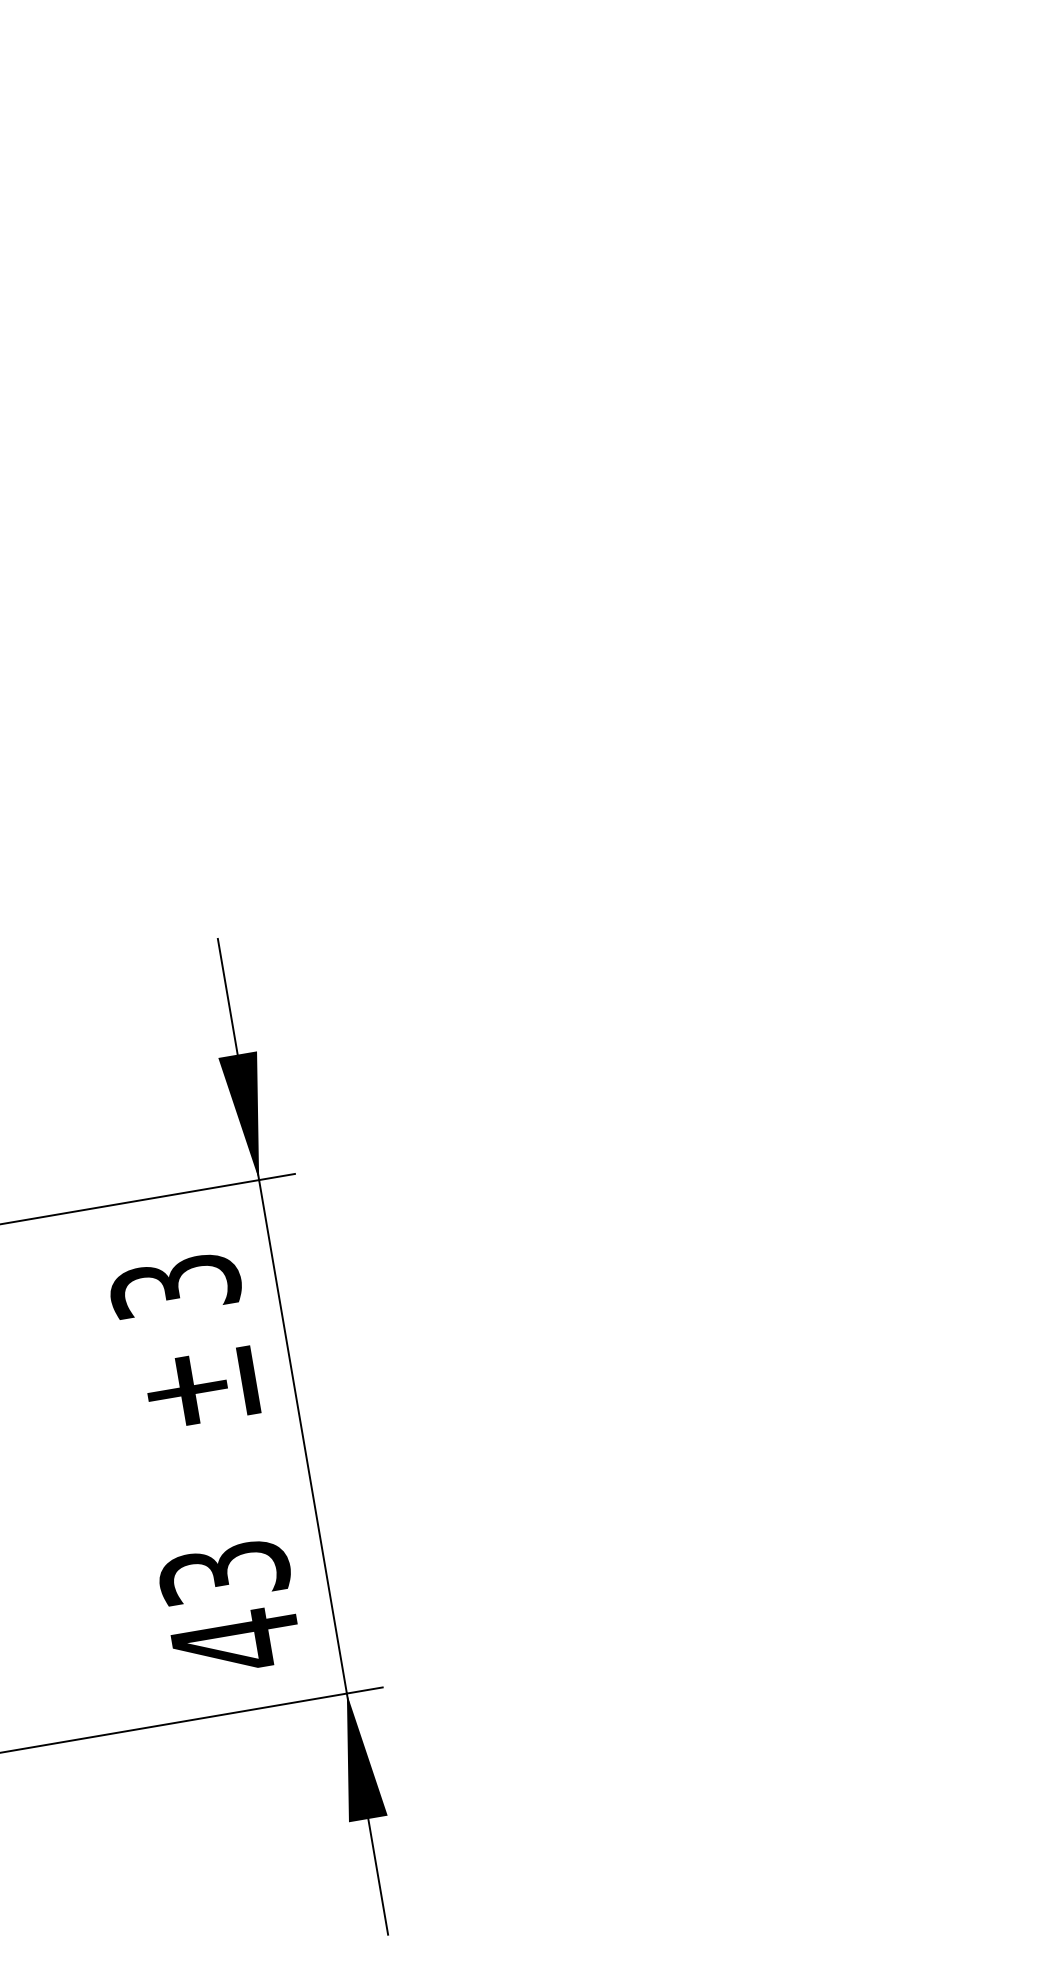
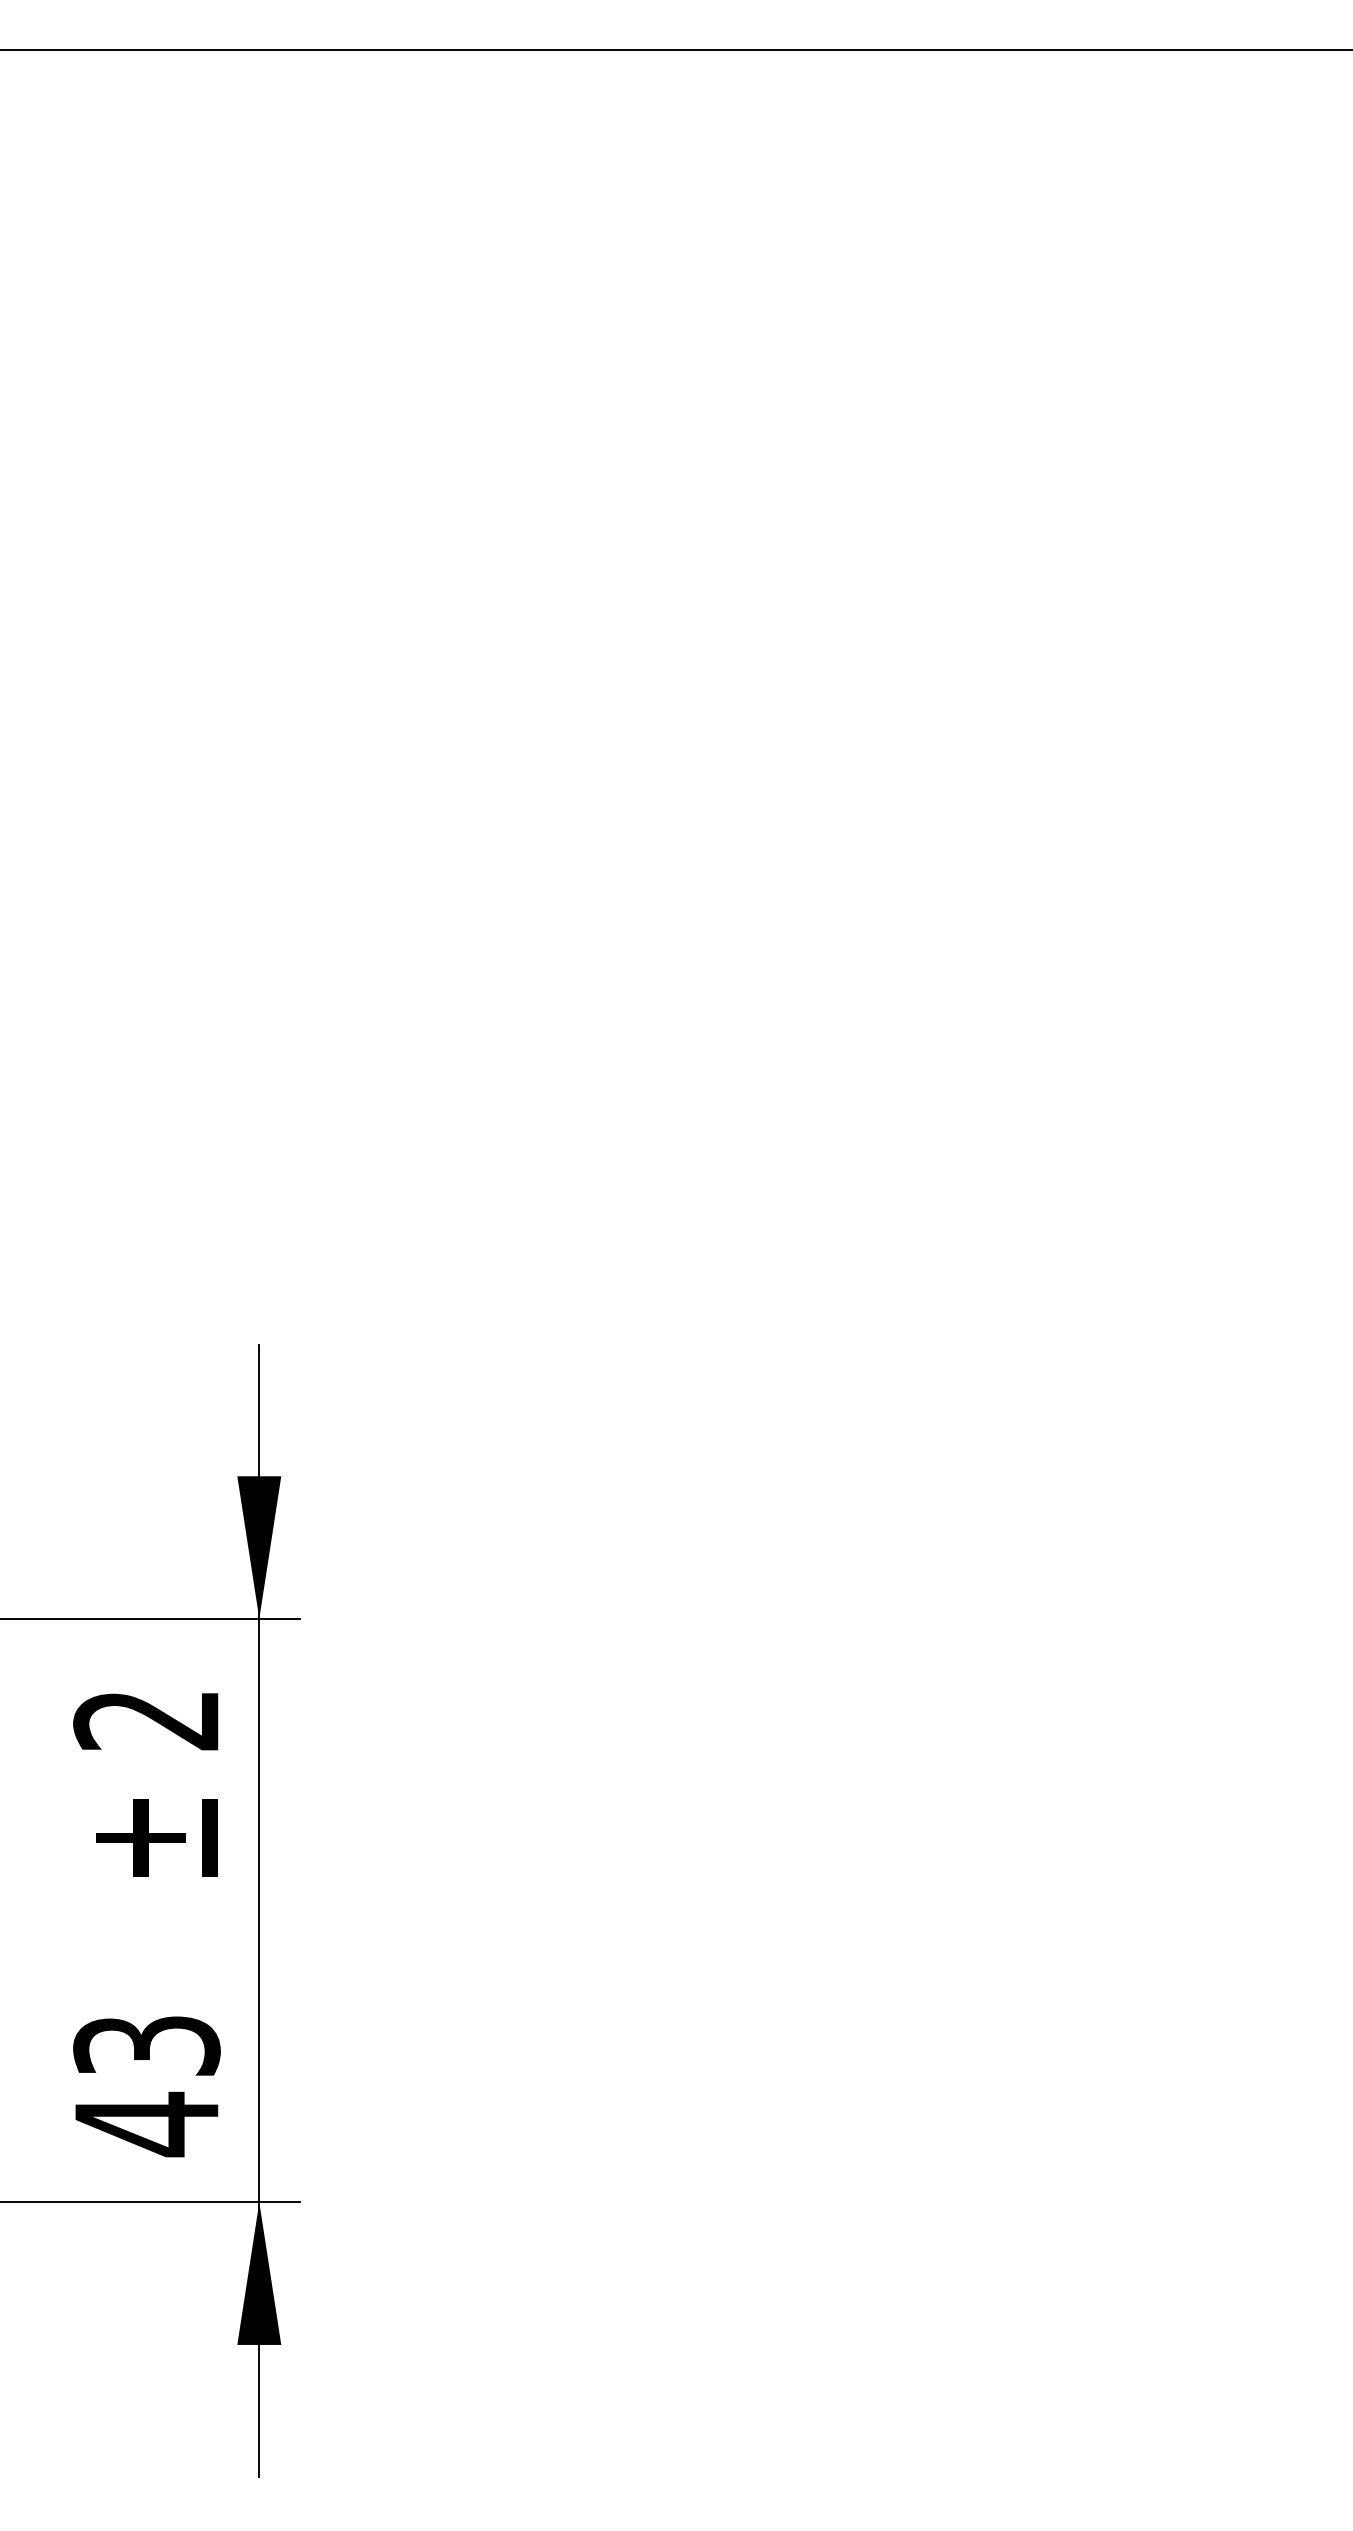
text: (175, 1286) -> (146, 1720), 3 -> 2

